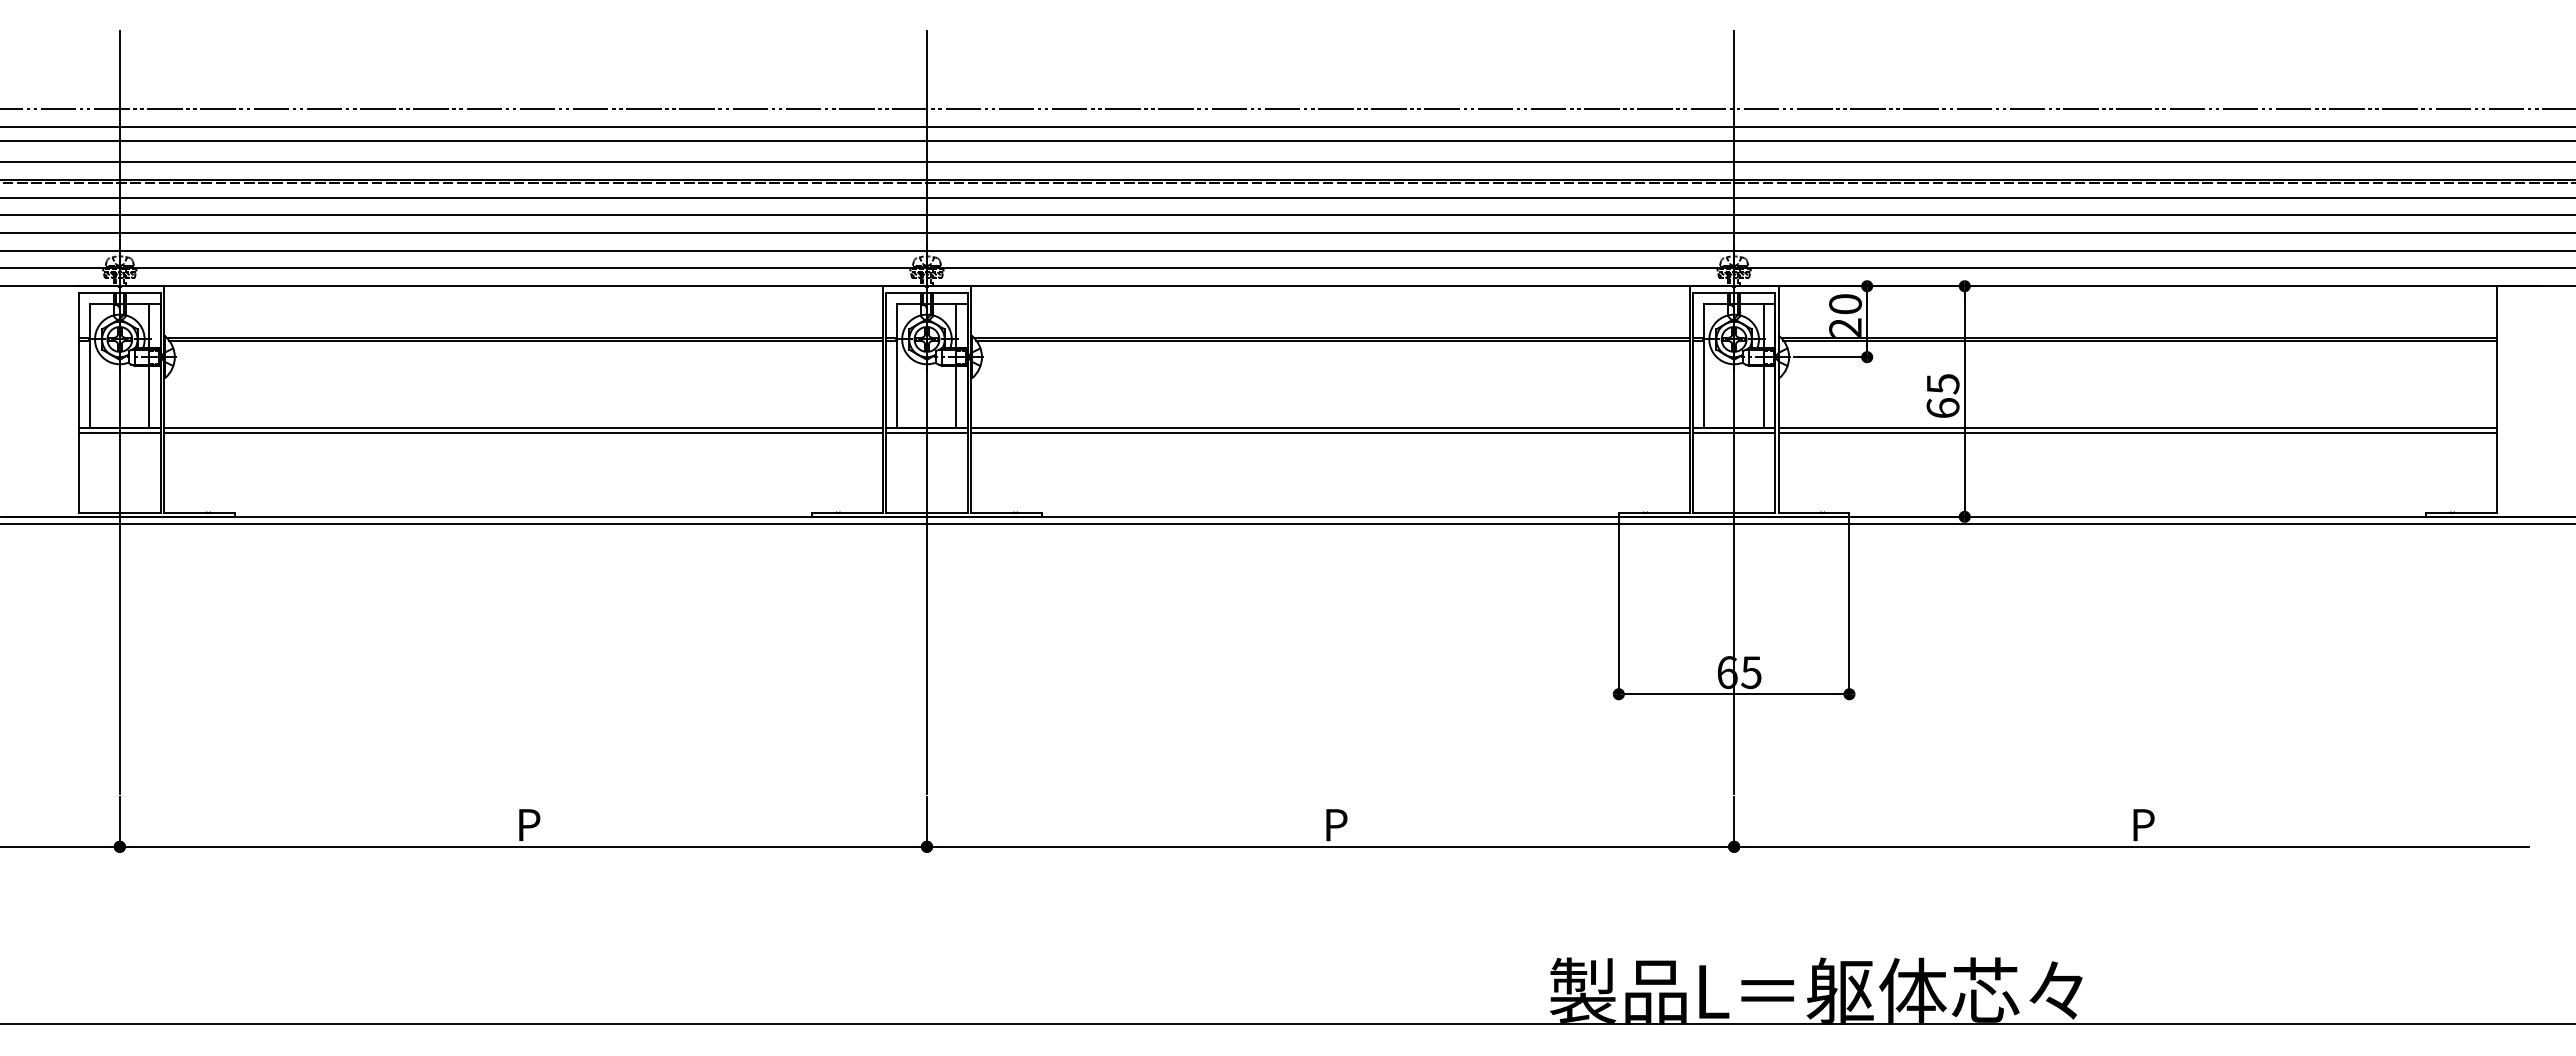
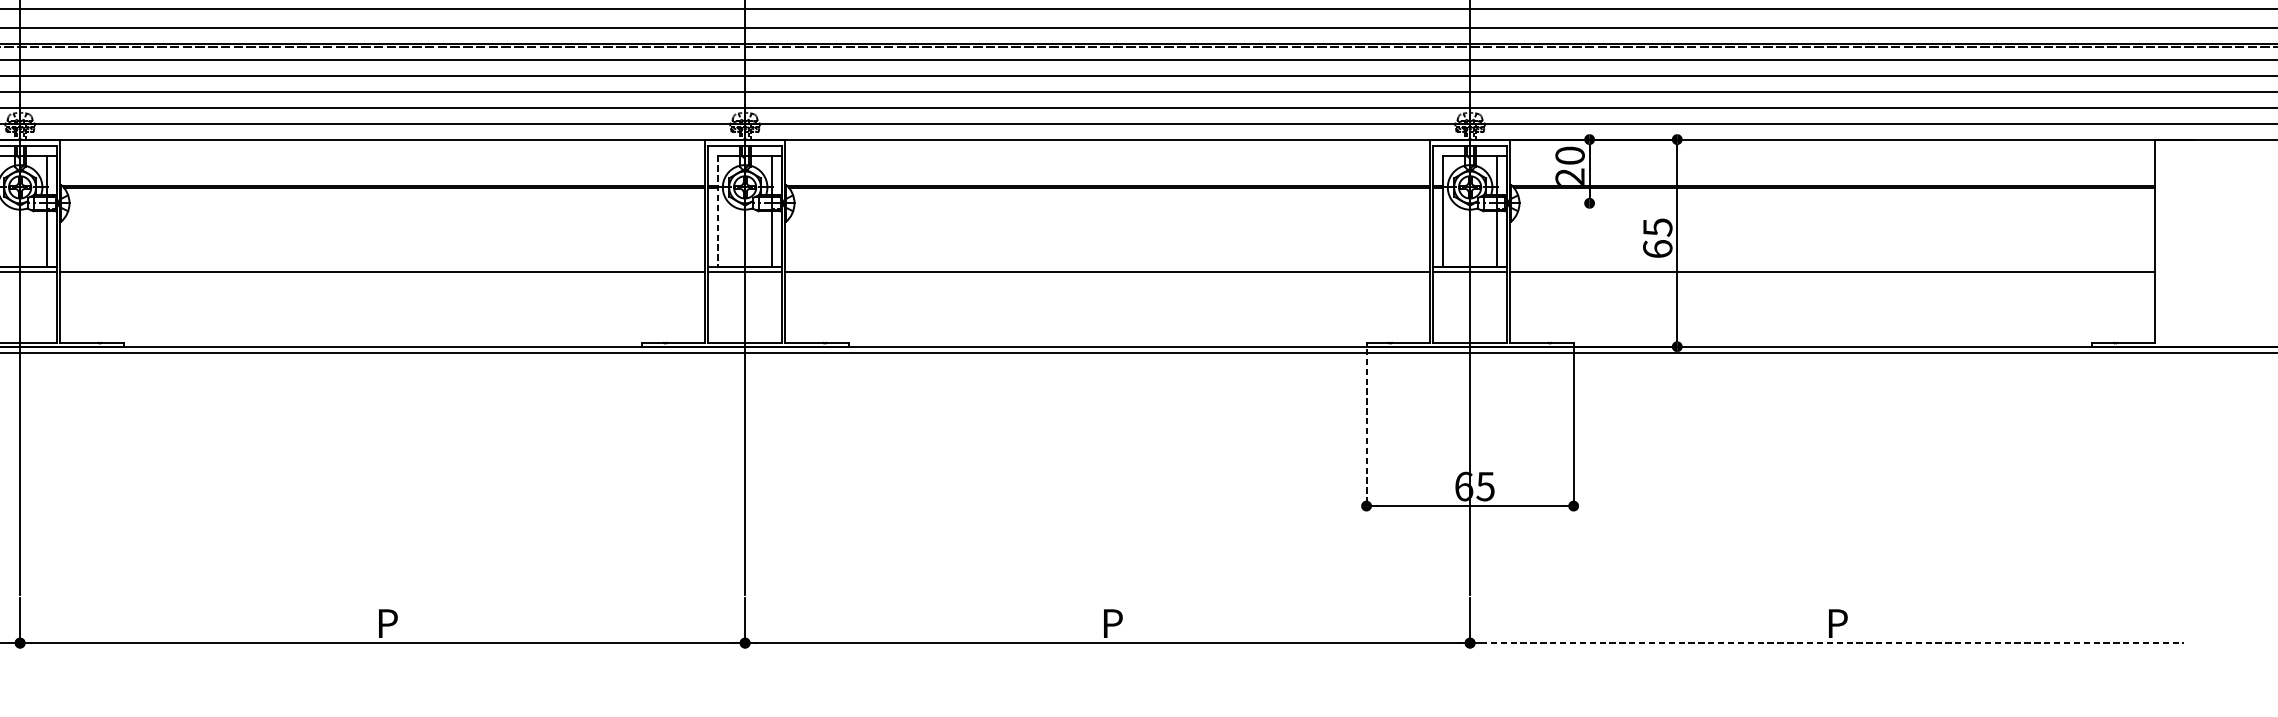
line: (1832, 357) -> (1558, 203), removed
line: (896, 366) -> (717, 211), solid -> dashed
line: (523, 428) -> (382, 267), removed
line: (1330, 428) -> (1107, 267), removed
line: (2137, 428) -> (1832, 267), removed
line: (1618, 609) -> (1366, 429), solid -> dashed
line: (2137, 846) -> (1832, 642), solid -> dashed

